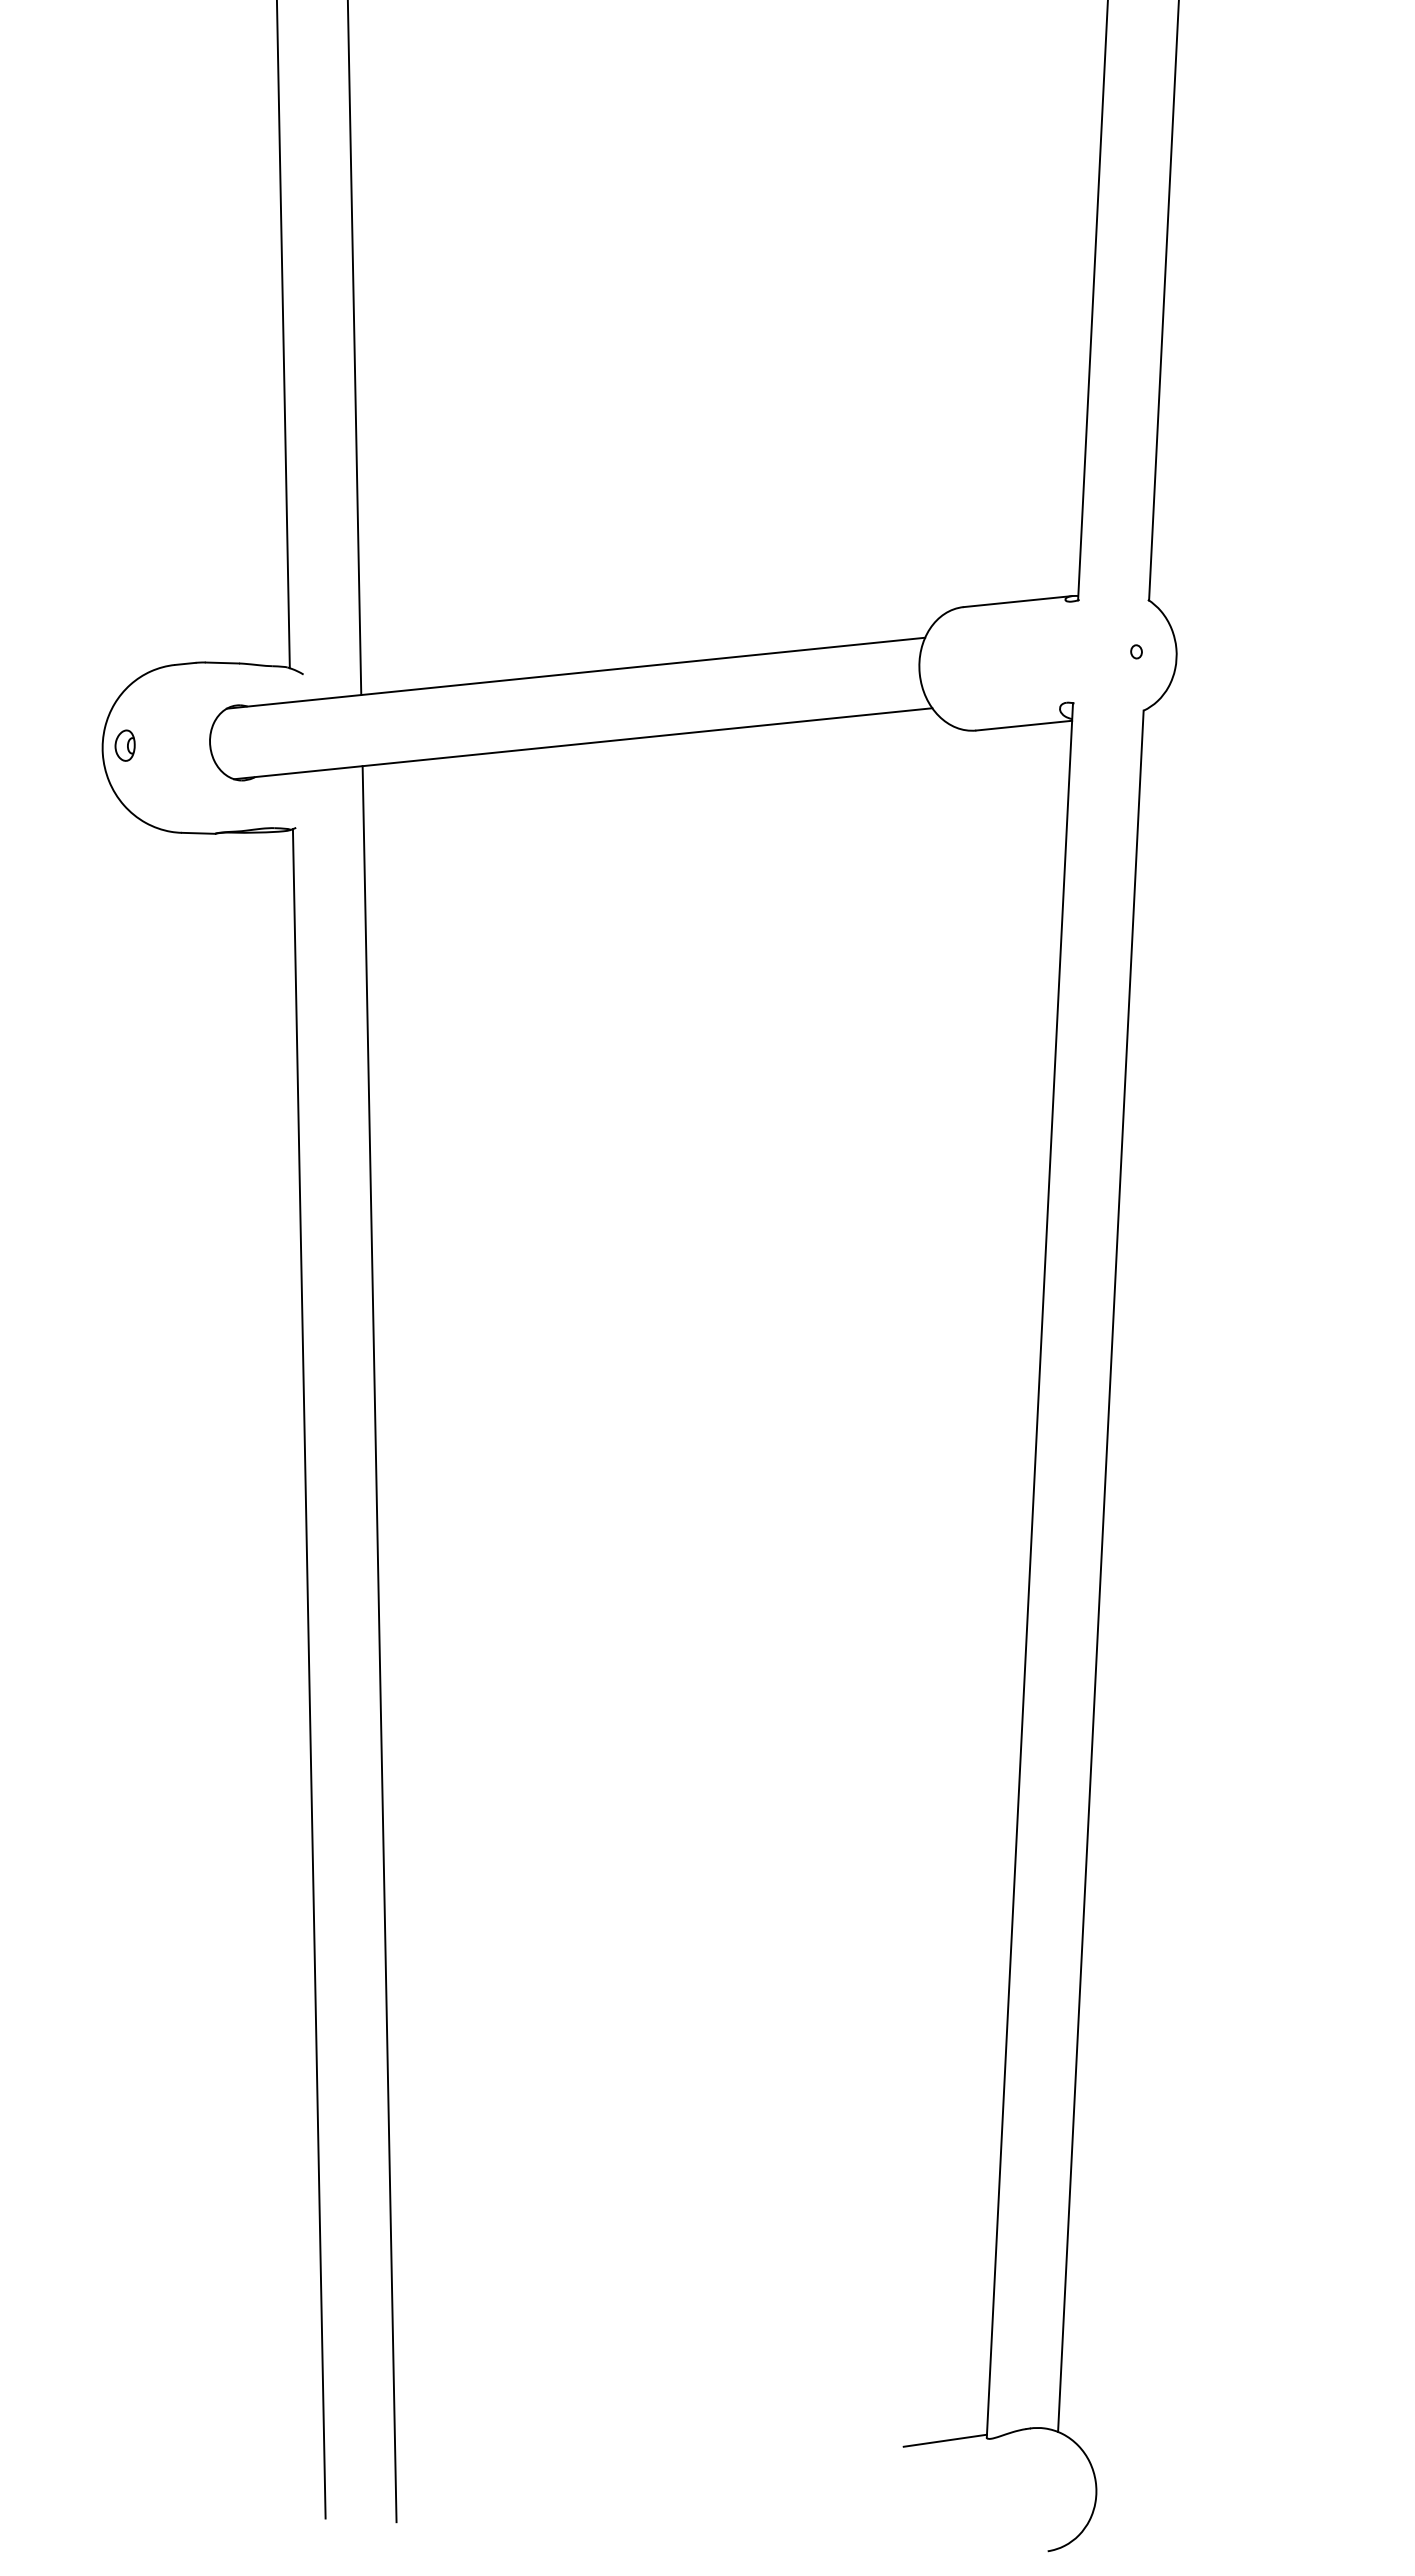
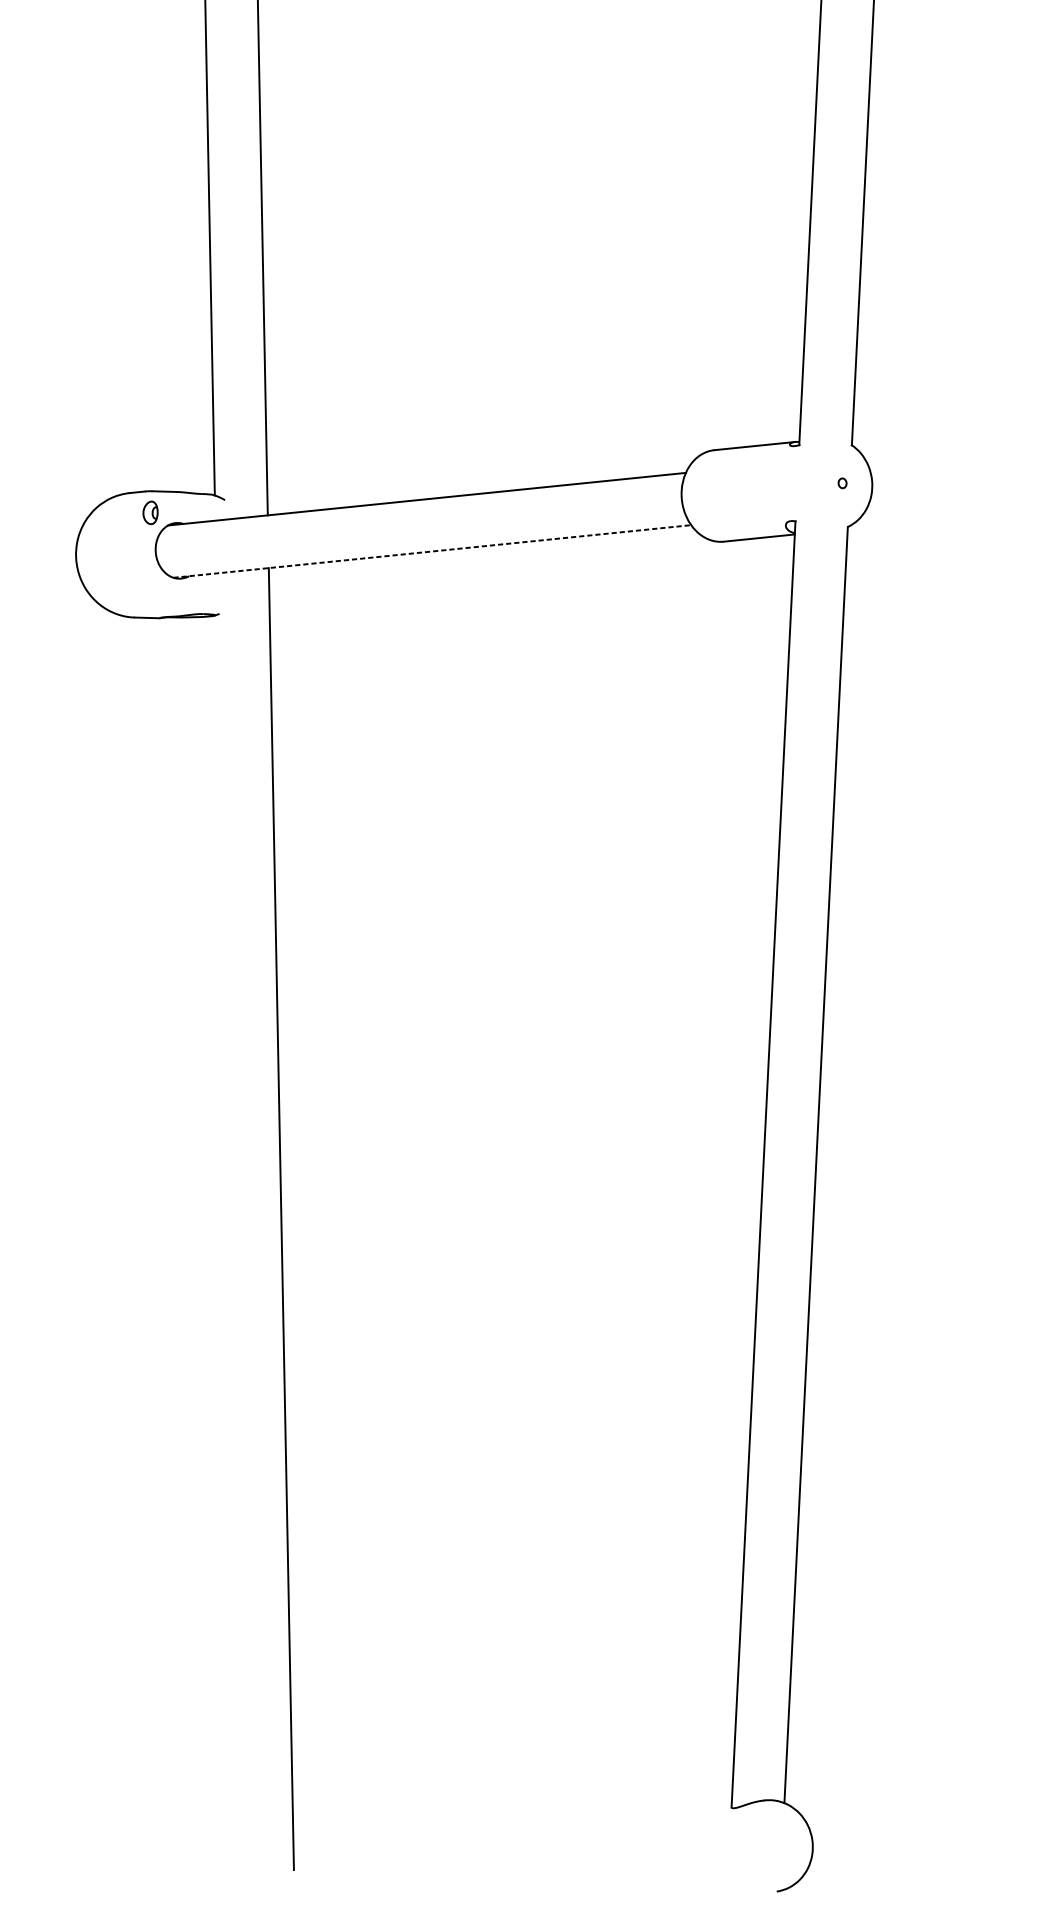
line: (583, 743) -> (432, 551), solid -> dashed
part: (124, 745) -> (150, 512), moved
line: (308, 1673) -> (228, 1240), removed
line: (944, 2440) -> (700, 1809), removed

